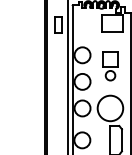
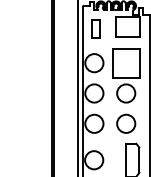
part: (57, 24) -> (95, 28), moved
part: (110, 66) -> (126, 75), size x1.67
circle: (110, 108) -> (126, 123), size x0.62

